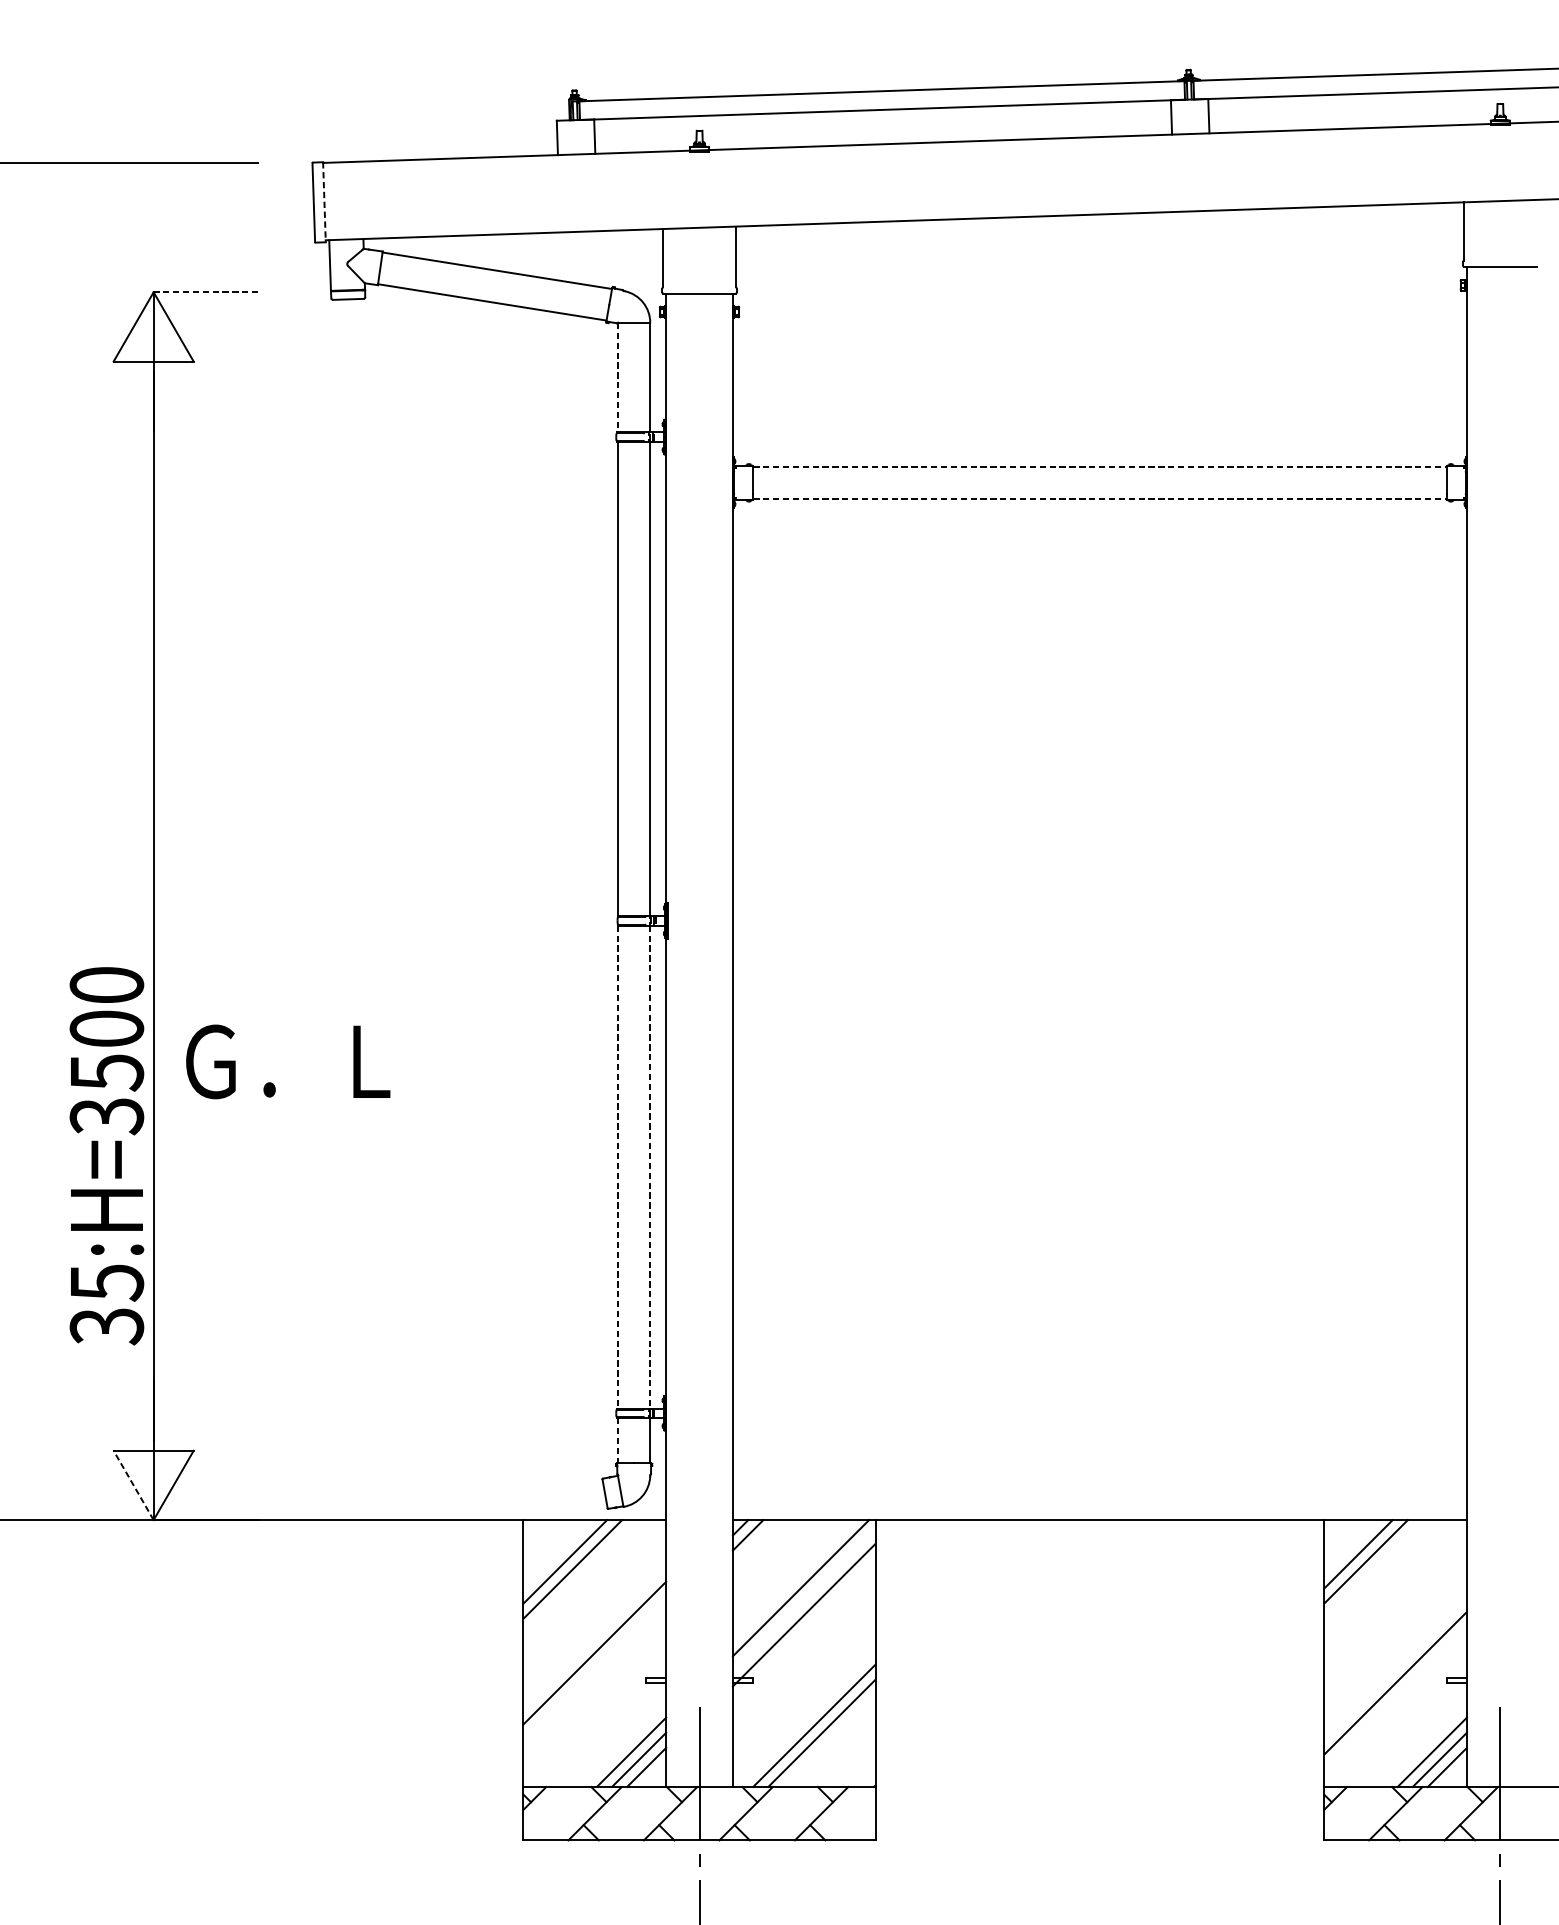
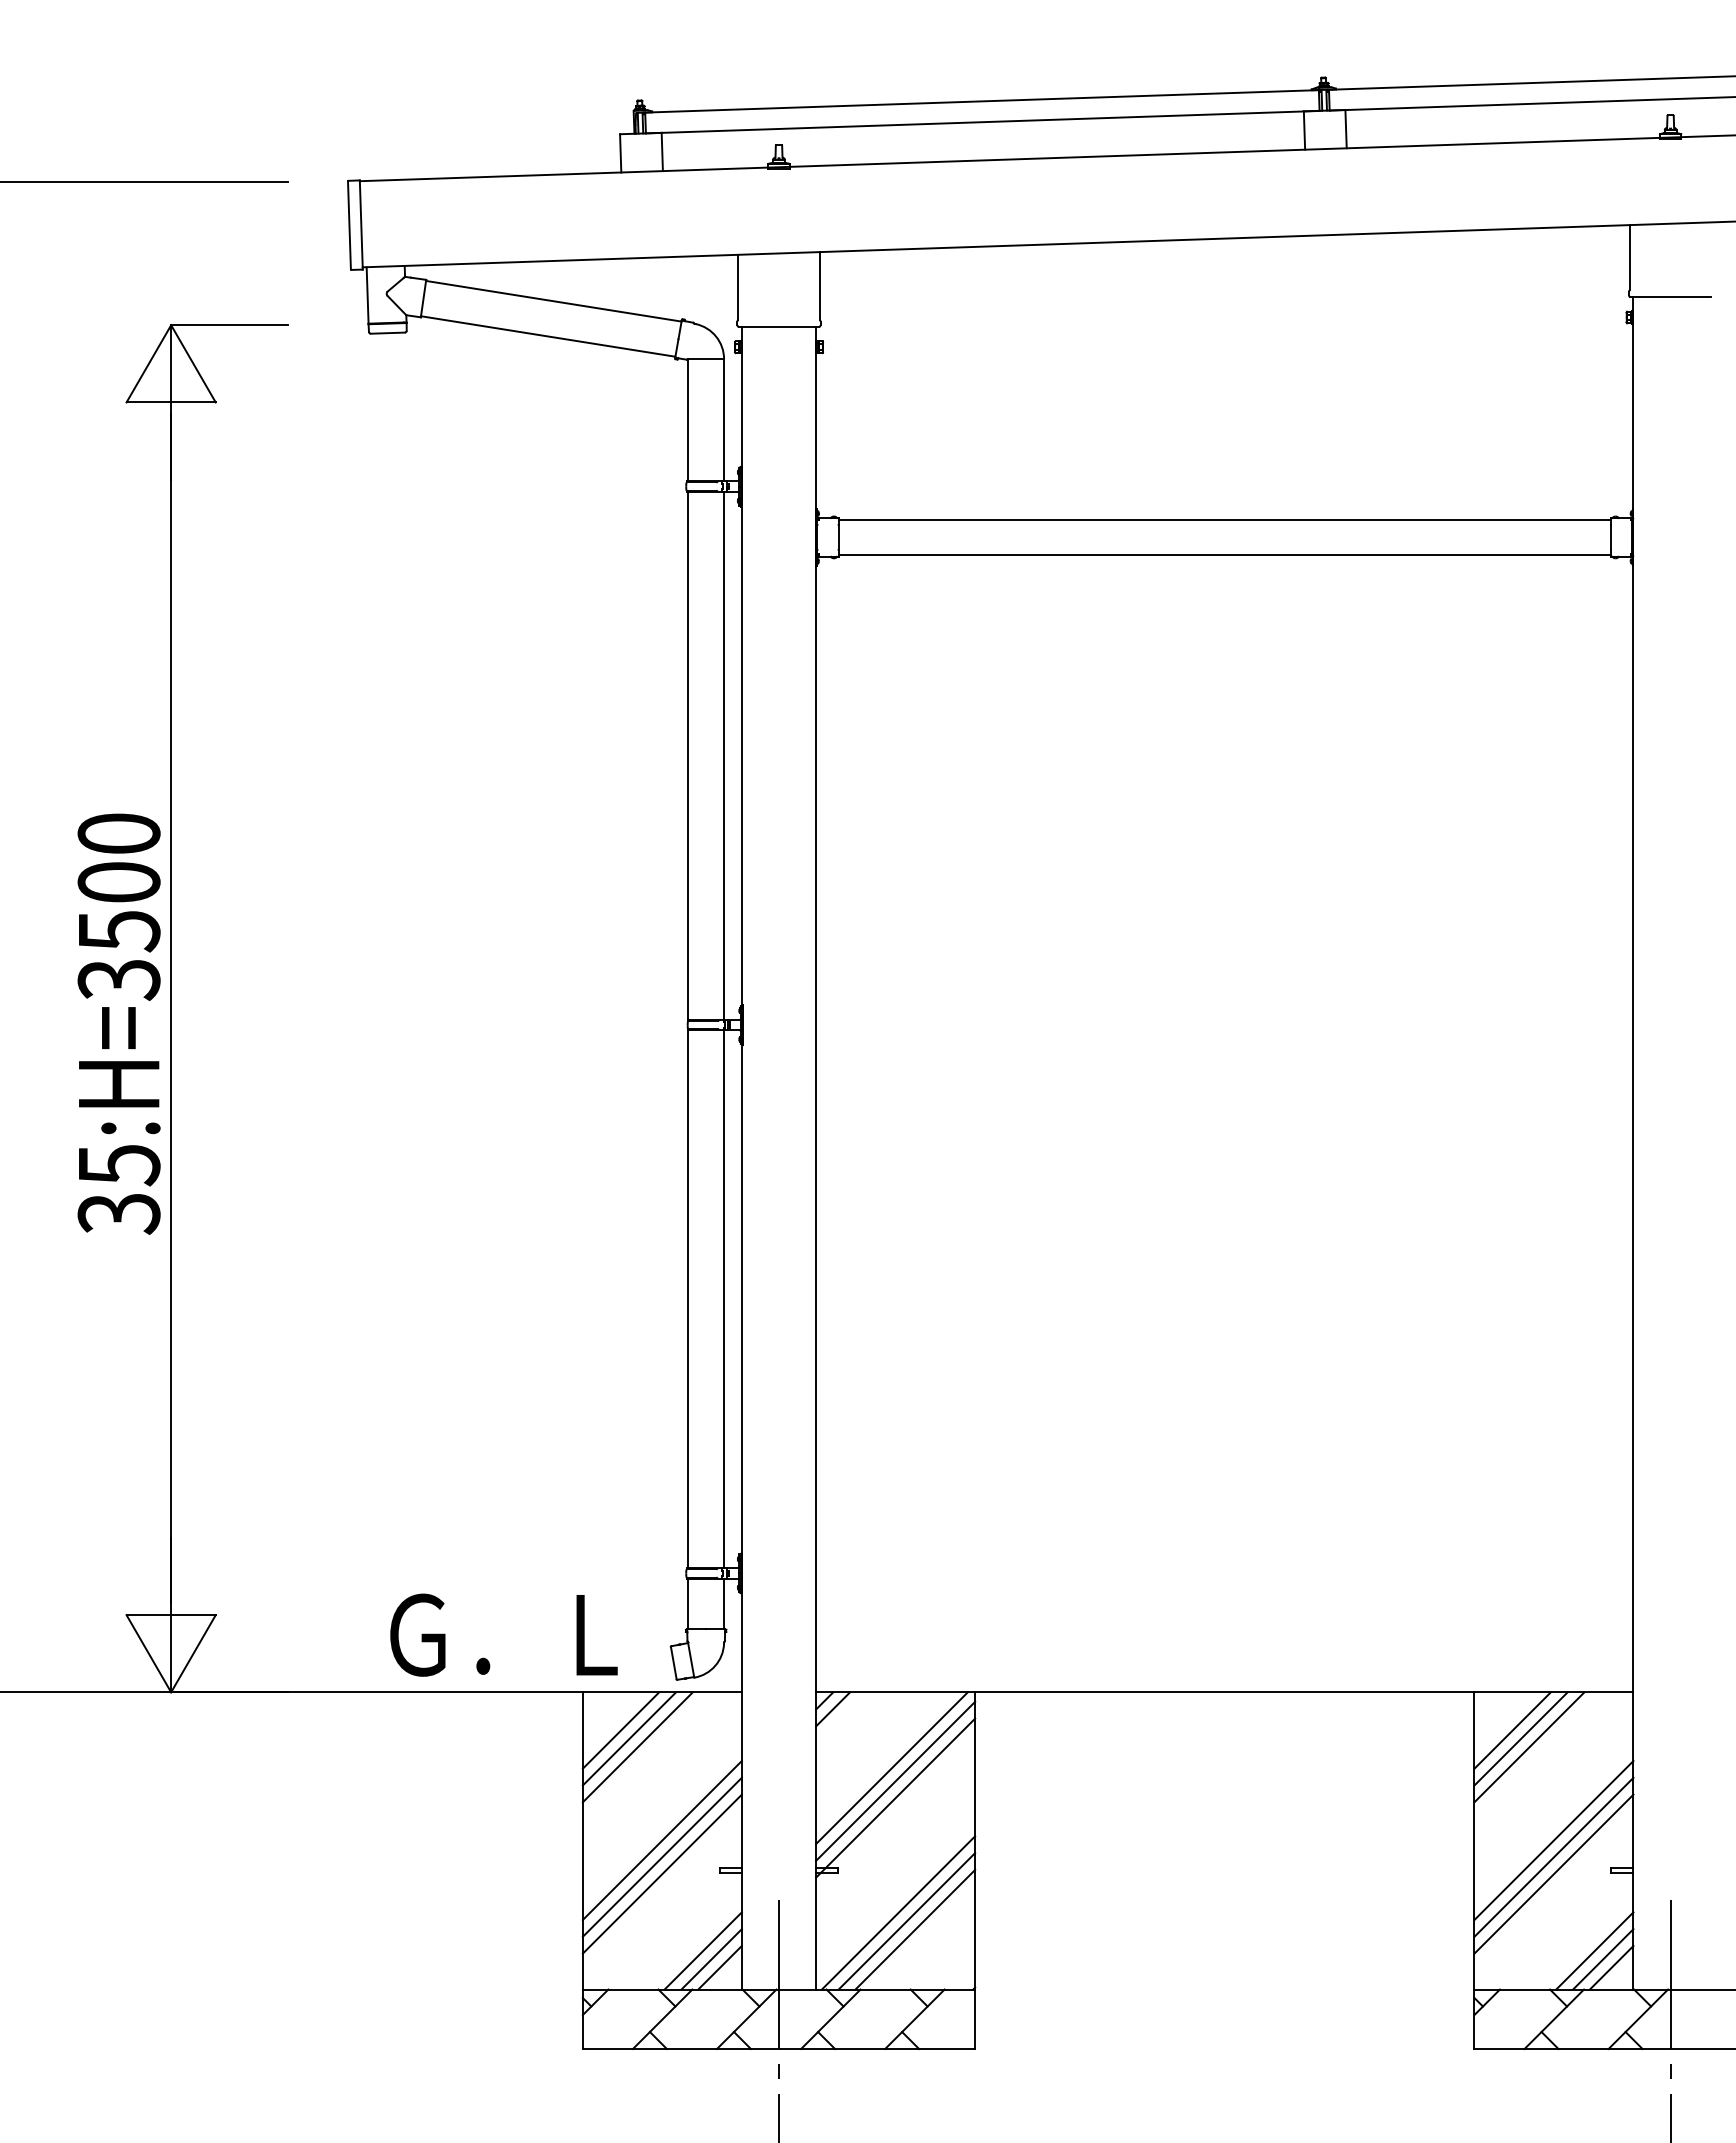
line: (324, 202) -> (361, 225), dashed -> solid
line: (206, 292) -> (229, 325), dashed -> solid
line: (618, 377) -> (688, 420), dashed -> solid
line: (1100, 466) -> (1225, 519), dashed -> solid
line: (1100, 499) -> (1225, 555), dashed -> solid
text: (287, 1061) -> (503, 1634), moved
text: (106, 1155) -> (118, 1023), moved
line: (618, 1167) -> (688, 1299), dashed -> solid
line: (650, 1167) -> (724, 1299), dashed -> solid
line: (618, 1441) -> (688, 1604), dashed -> solid
line: (133, 1485) -> (148, 1653), dashed -> solid
line: (557, 1554) -> (620, 1730), added
line: (1373, 1569) -> (1529, 1747), added
line: (804, 1599) -> (895, 1780), added
line: (1395, 1653) -> (1553, 1840), added
line: (594, 1667) -> (661, 1856), added
line: (1395, 1667) -> (1553, 1856), added
line: (594, 1682) -> (661, 1873), added
line: (806, 1717) -> (898, 1912), added

